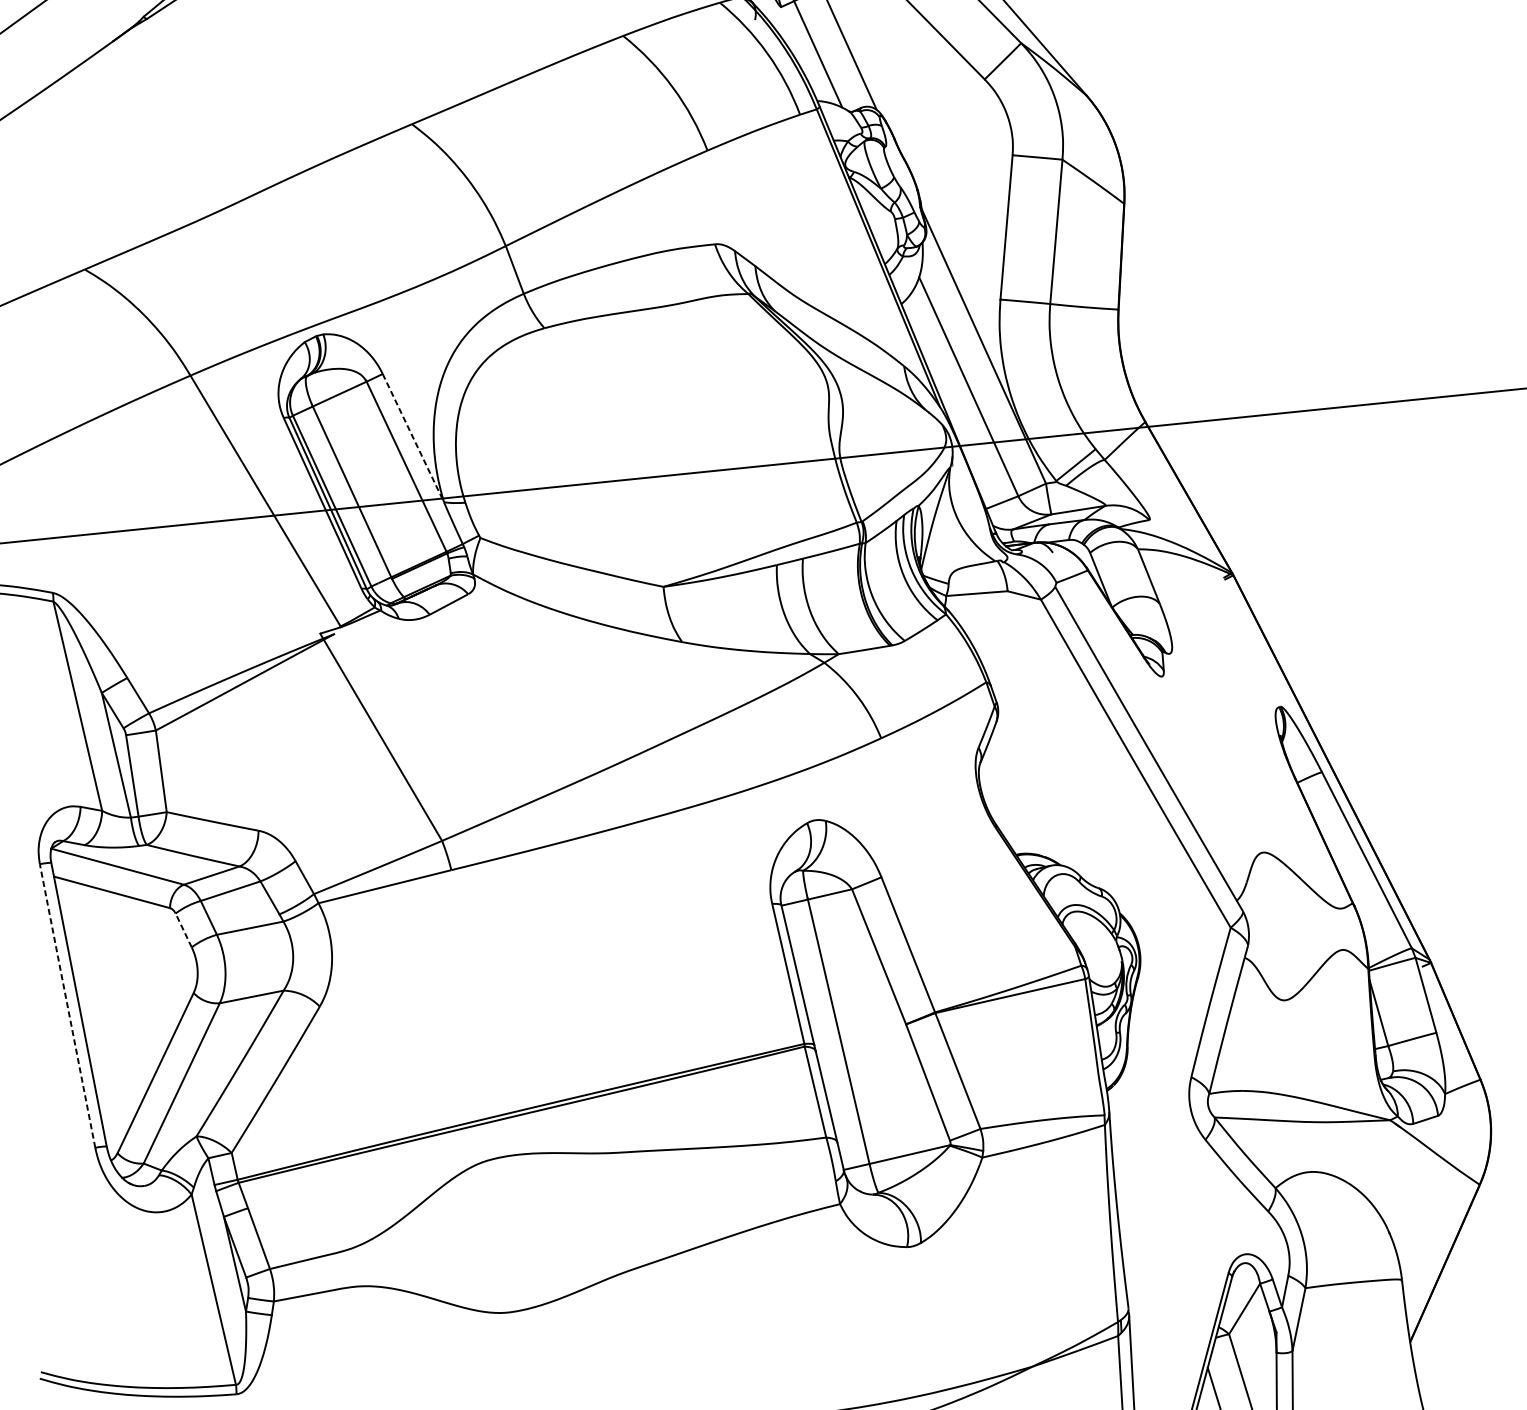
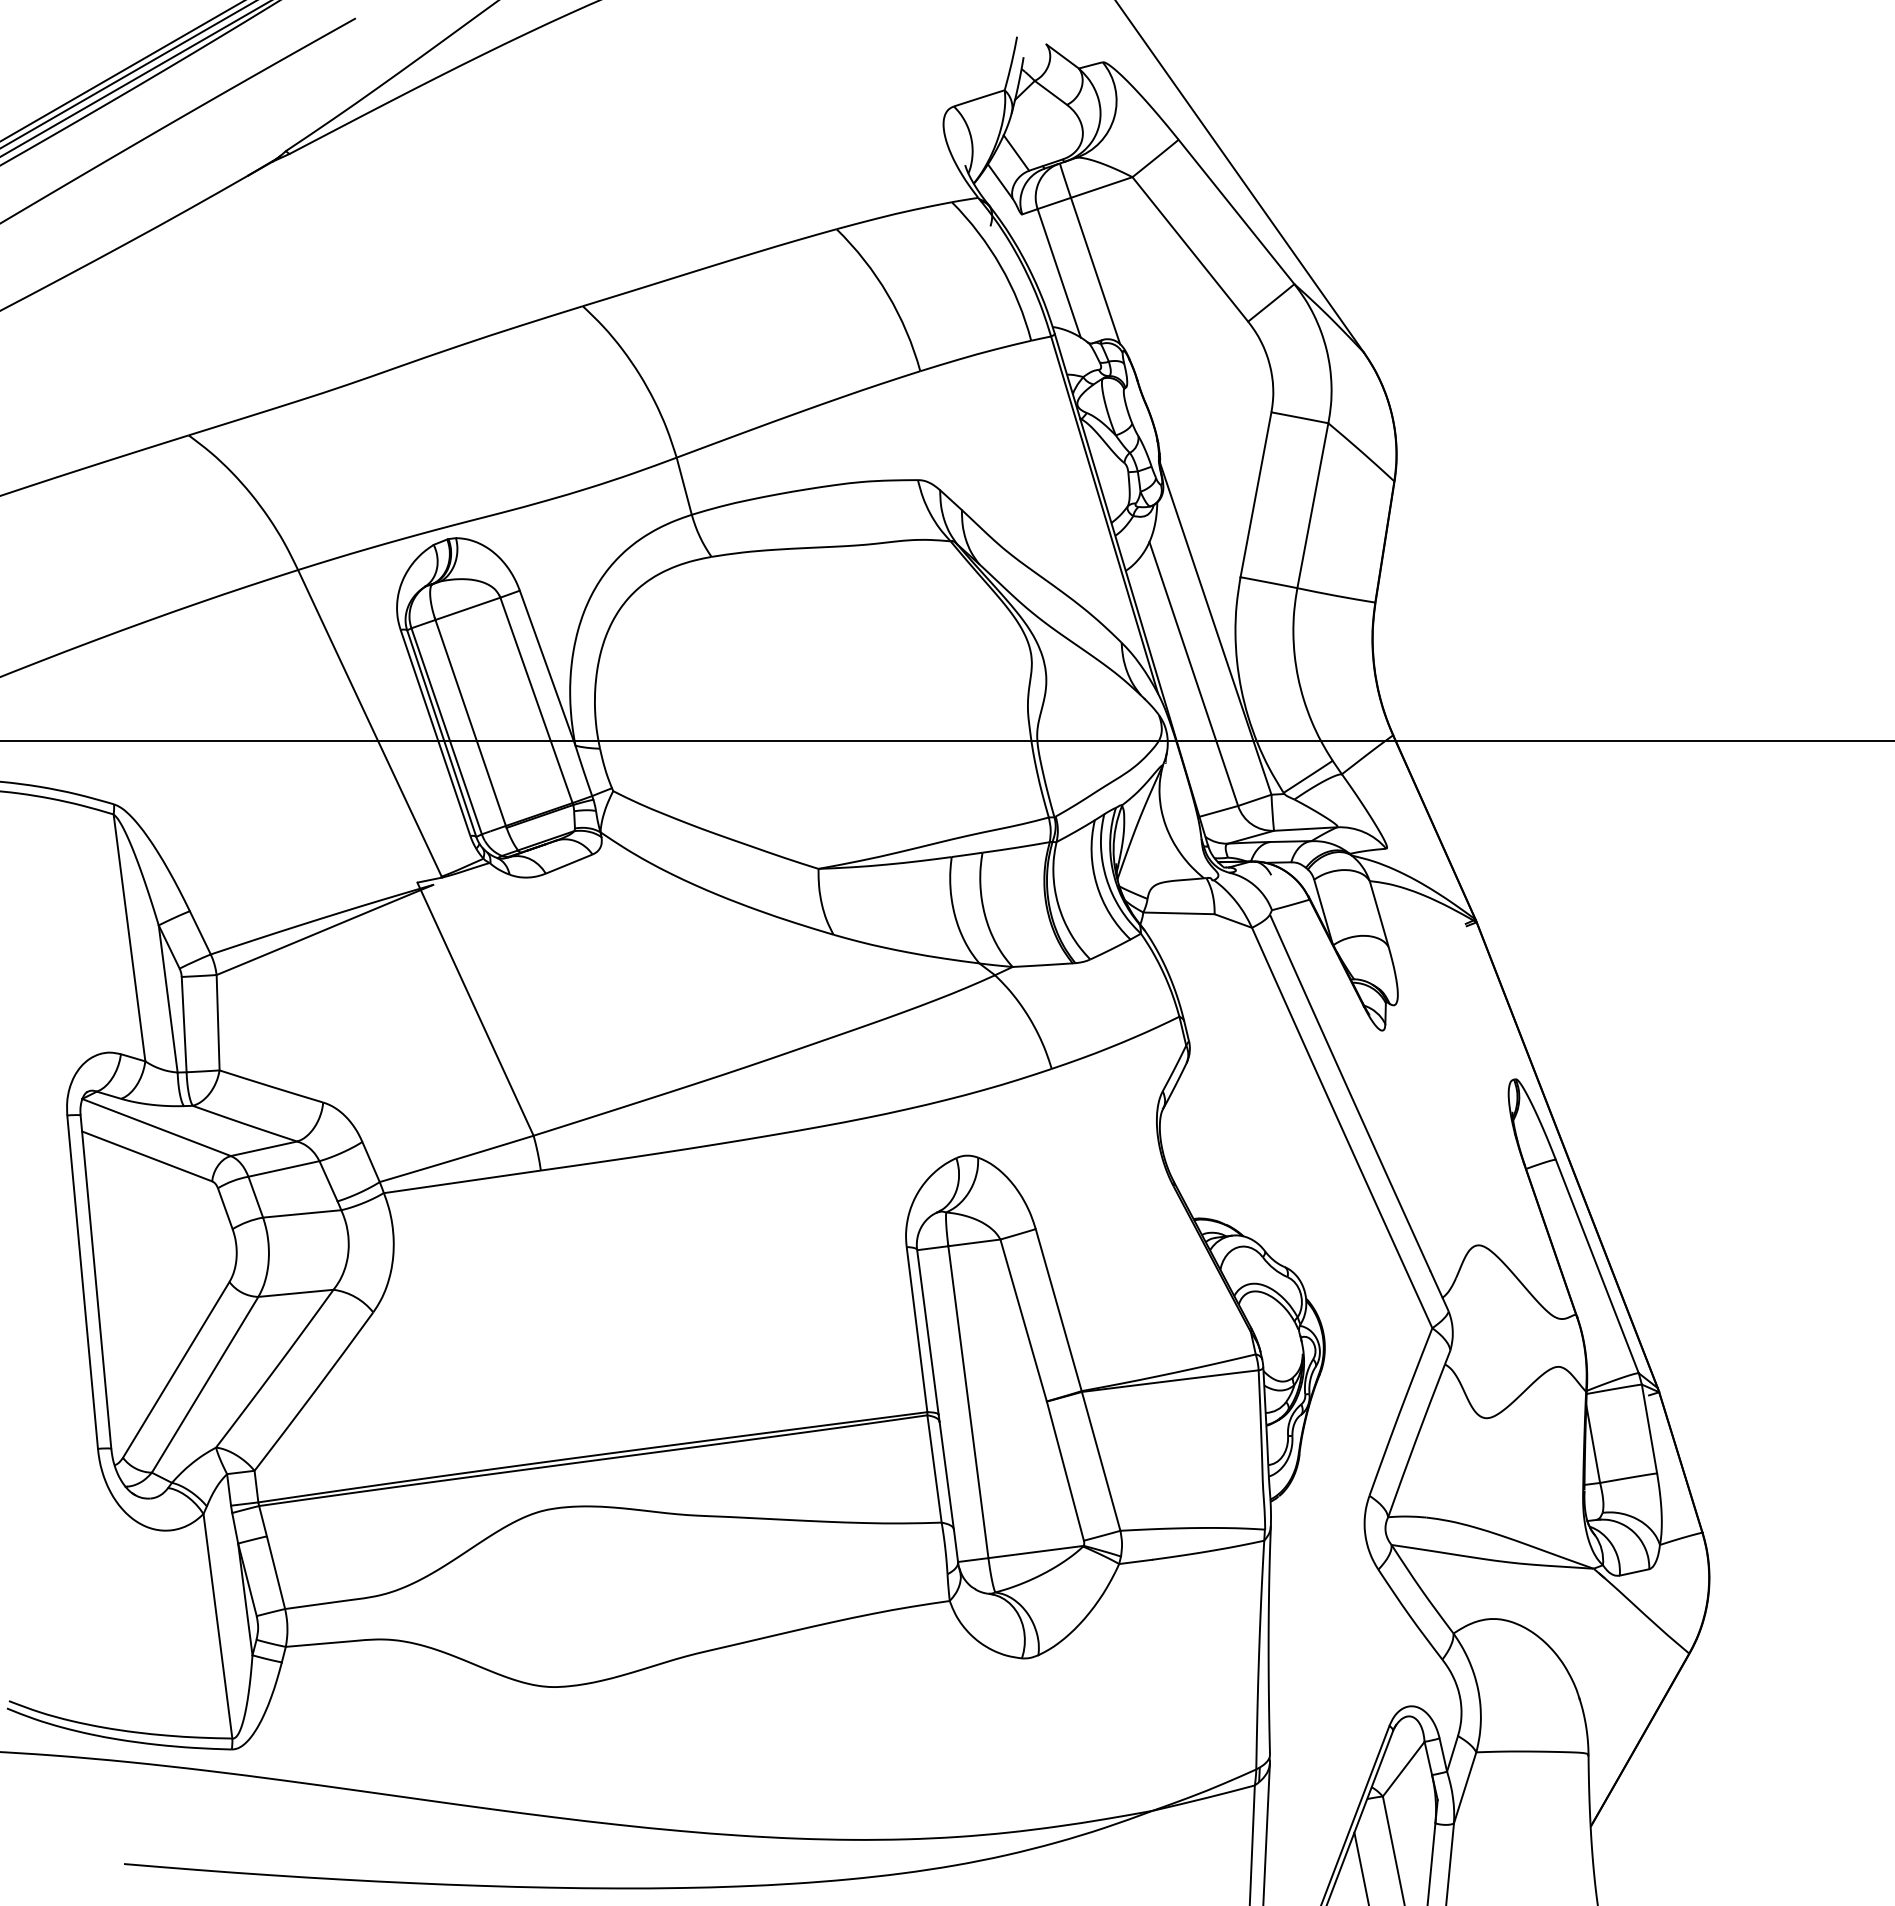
line: (413, 438) -> (547, 668), dashed -> solid
line: (183, 930) -> (225, 1208), dashed -> solid
line: (67, 1005) -> (82, 1281), dashed -> solid

